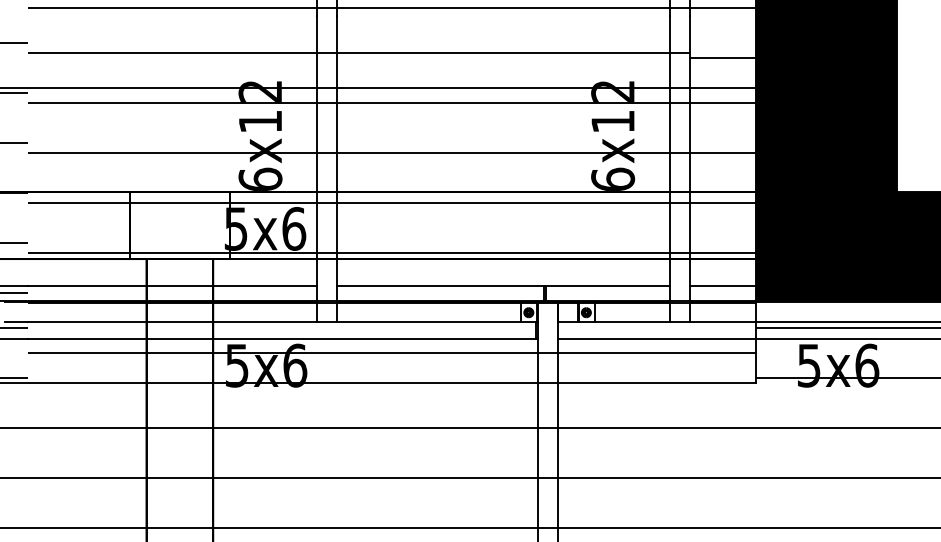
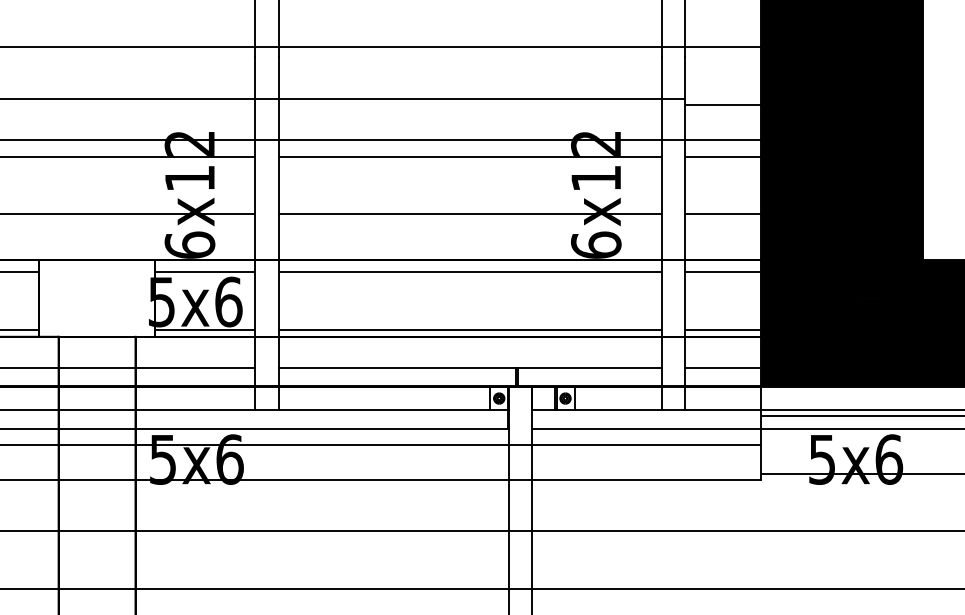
hatch: (503, 177) -> (470, 242), removed
hatch: (179, 227) -> (96, 300), removed

